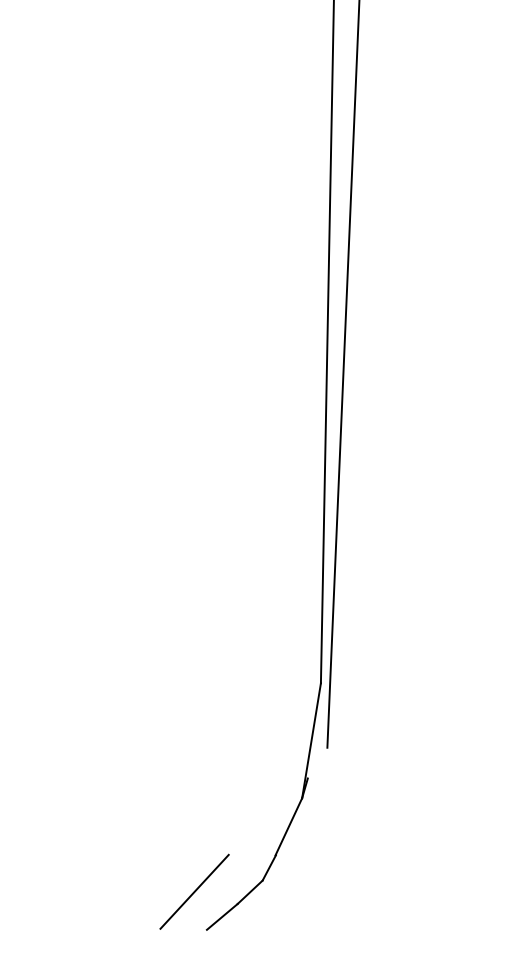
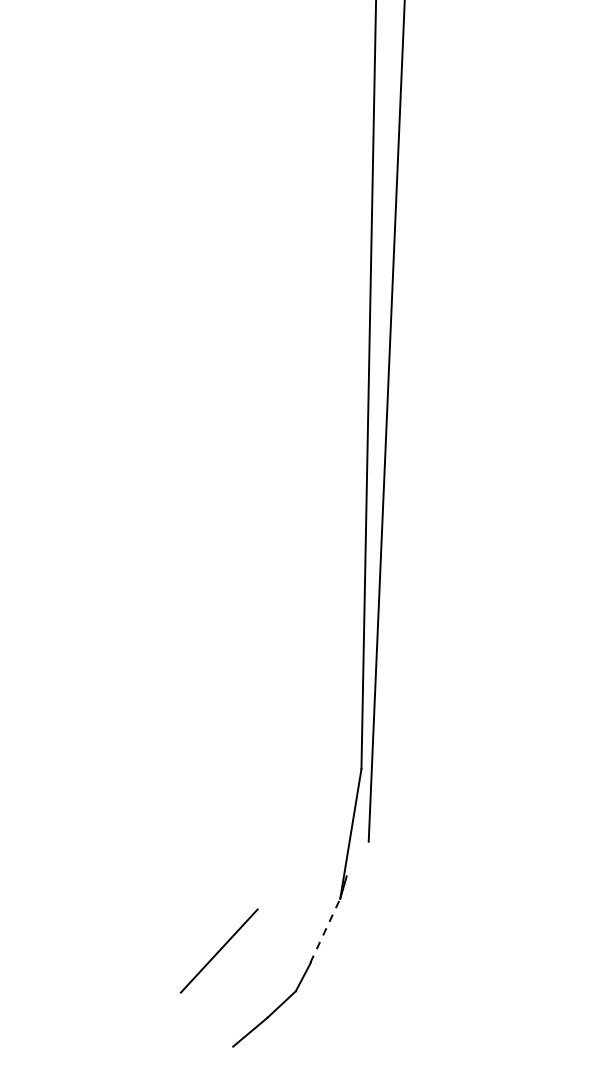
line: (289, 826) -> (326, 930), solid -> dashed
line: (194, 891) -> (219, 950), moved

